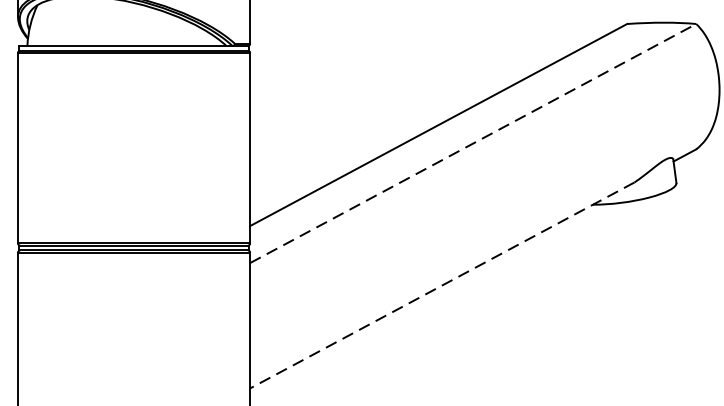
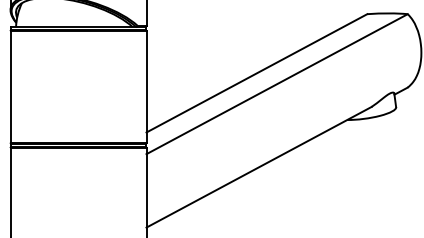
line: (473, 142) -> (277, 83), dashed -> solid
line: (443, 285) -> (259, 167), dashed -> solid

